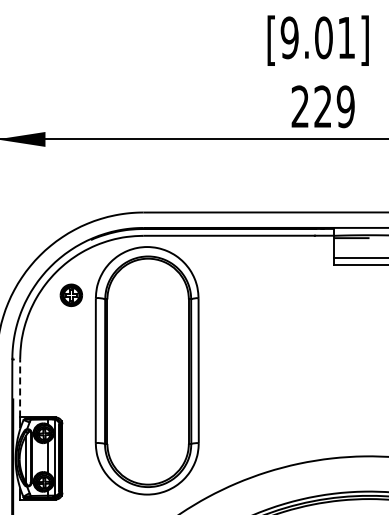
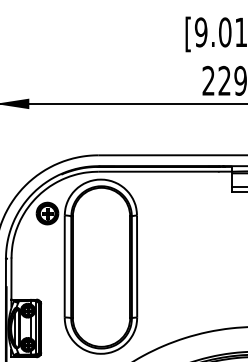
part: (71, 295) -> (47, 213), size x1.43
line: (20, 387) -> (11, 278), dashed -> solid

